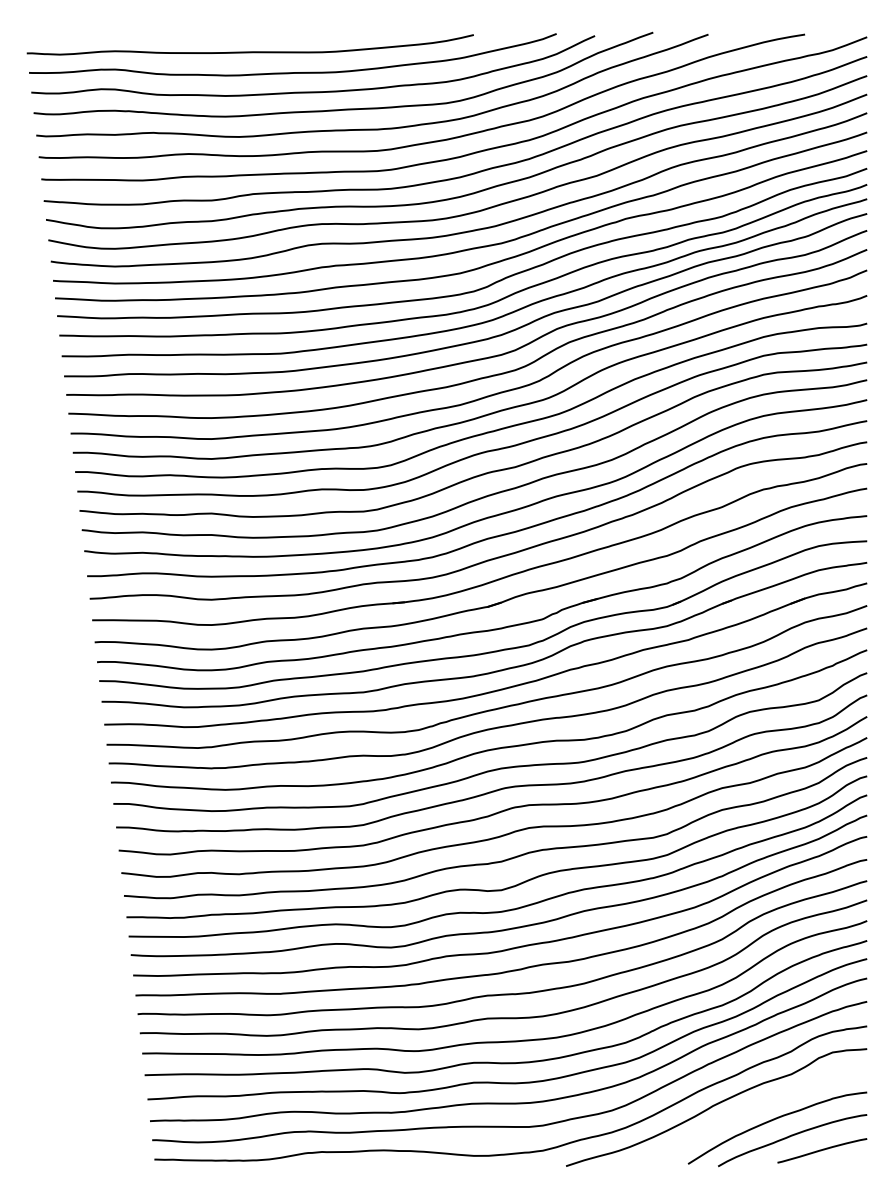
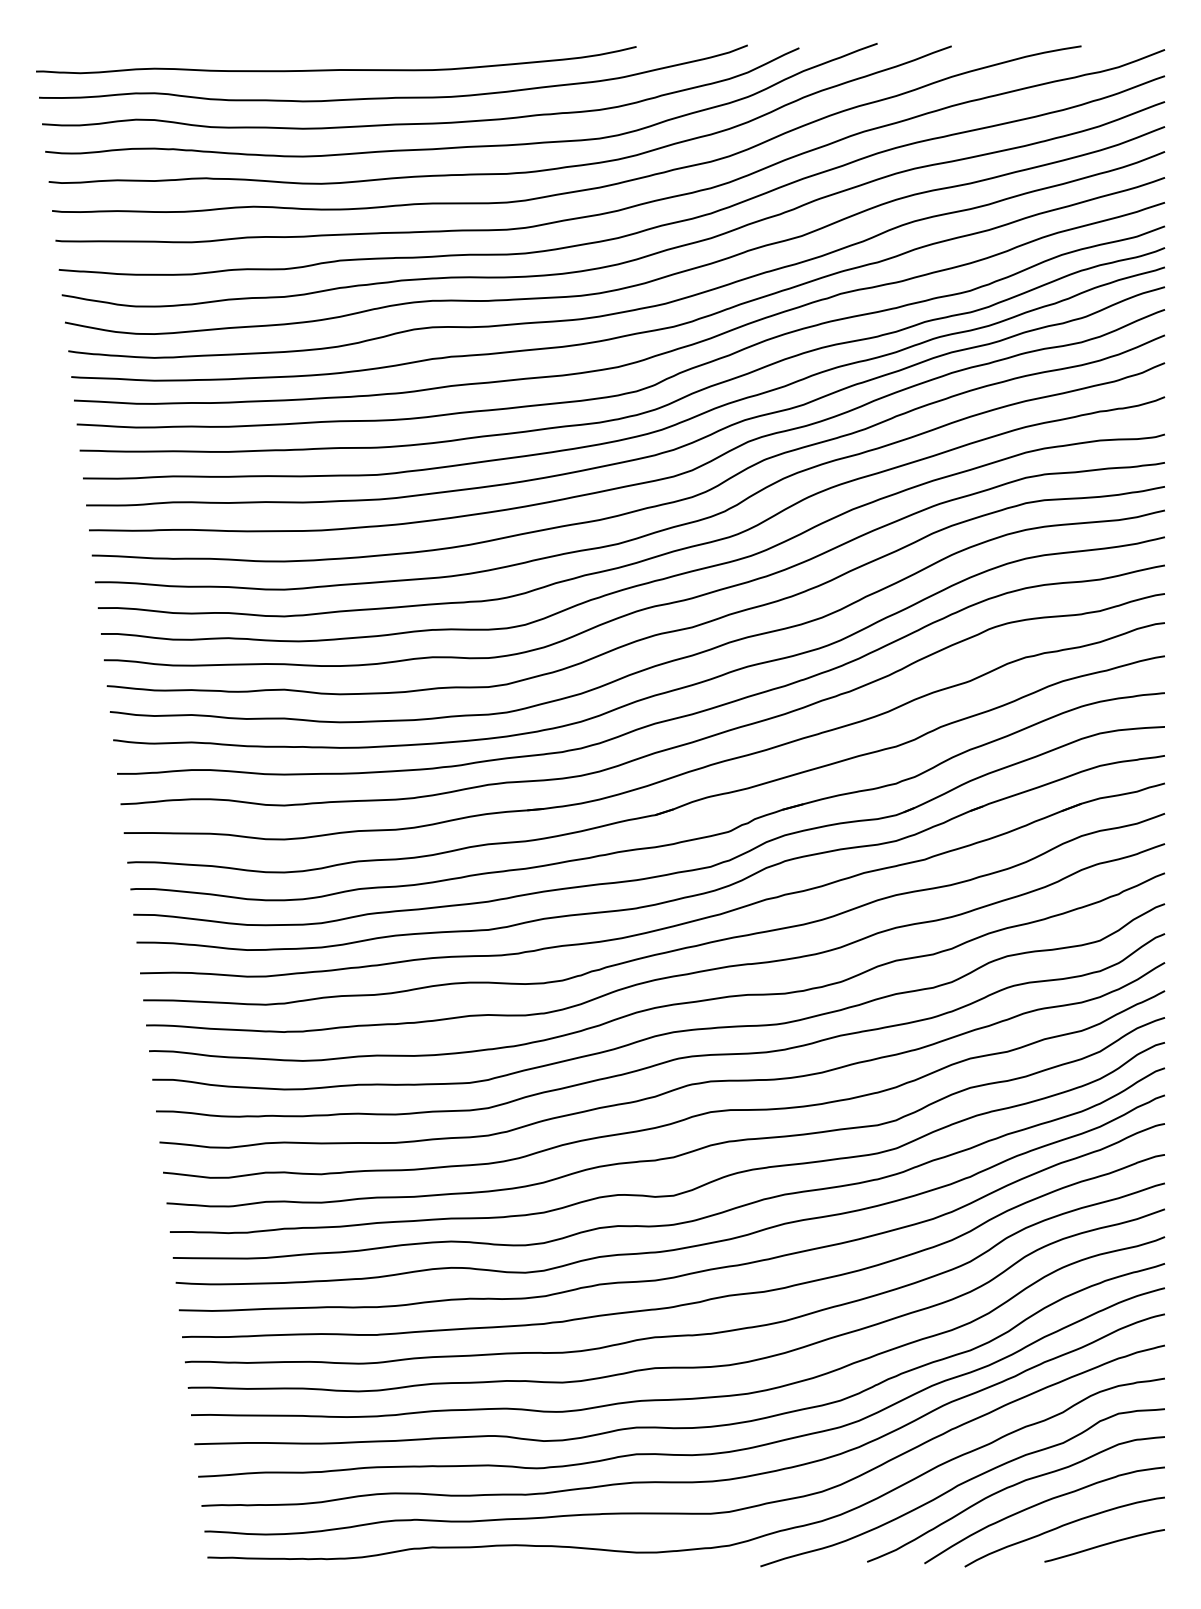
curve: (752, 1107) -> (1011, 1487), added

